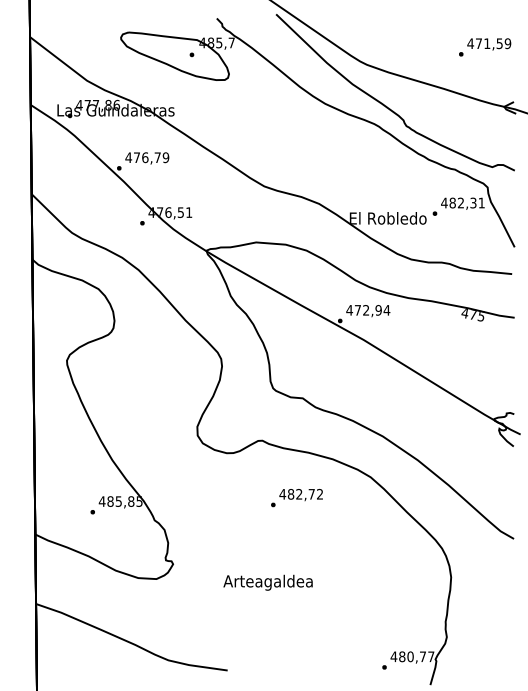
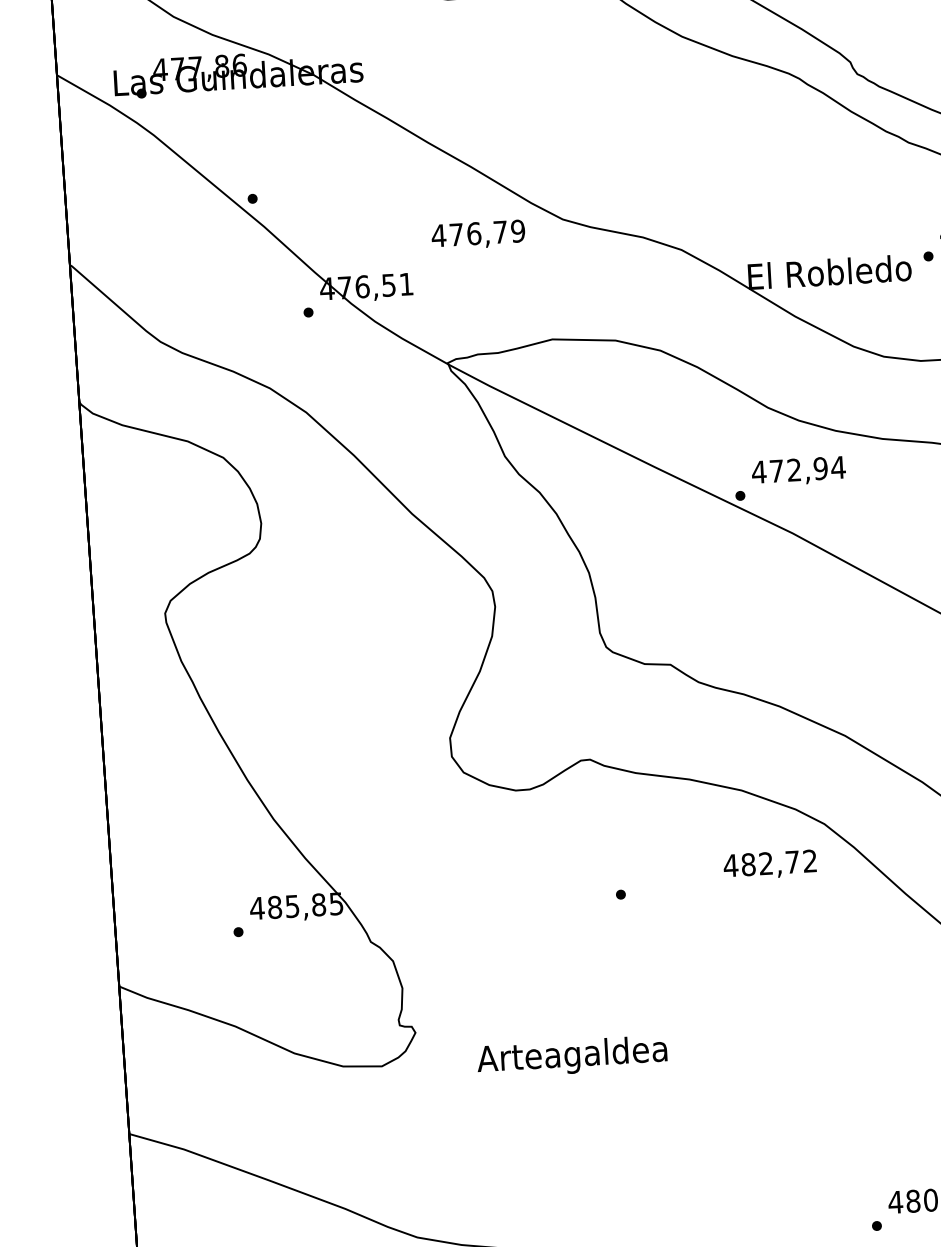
text: (147, 158) -> (478, 235), moved
text: (300, 495) -> (768, 866), moved
text: (267, 582) -> (570, 1056), moved

